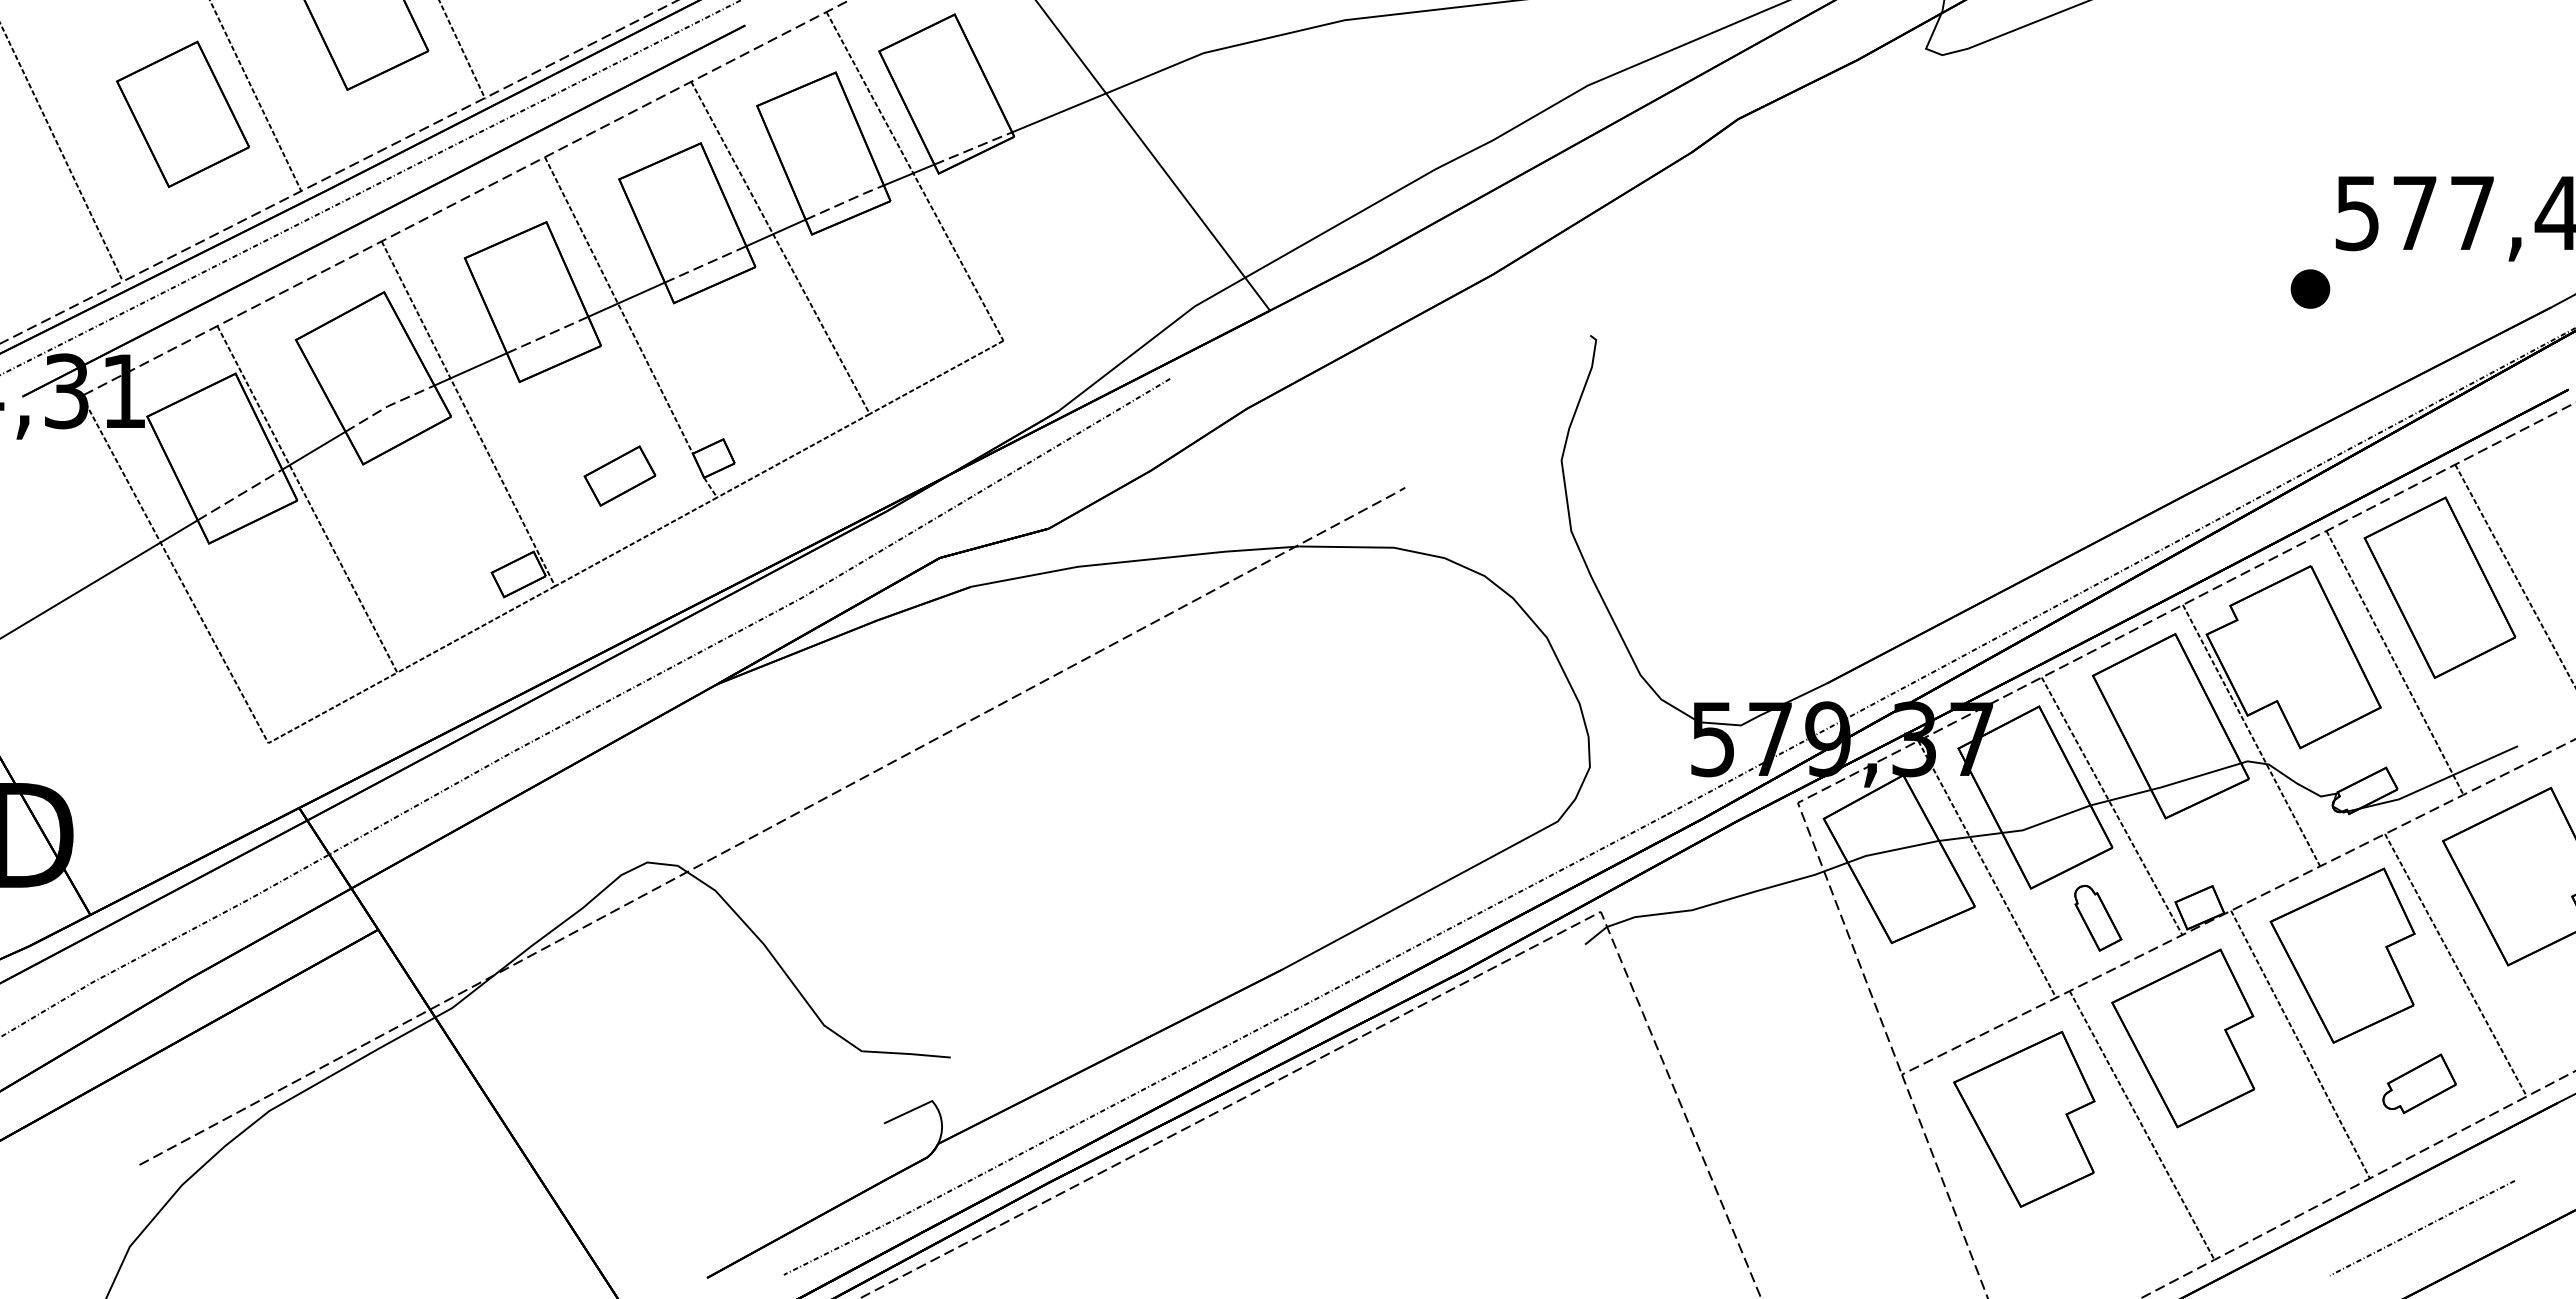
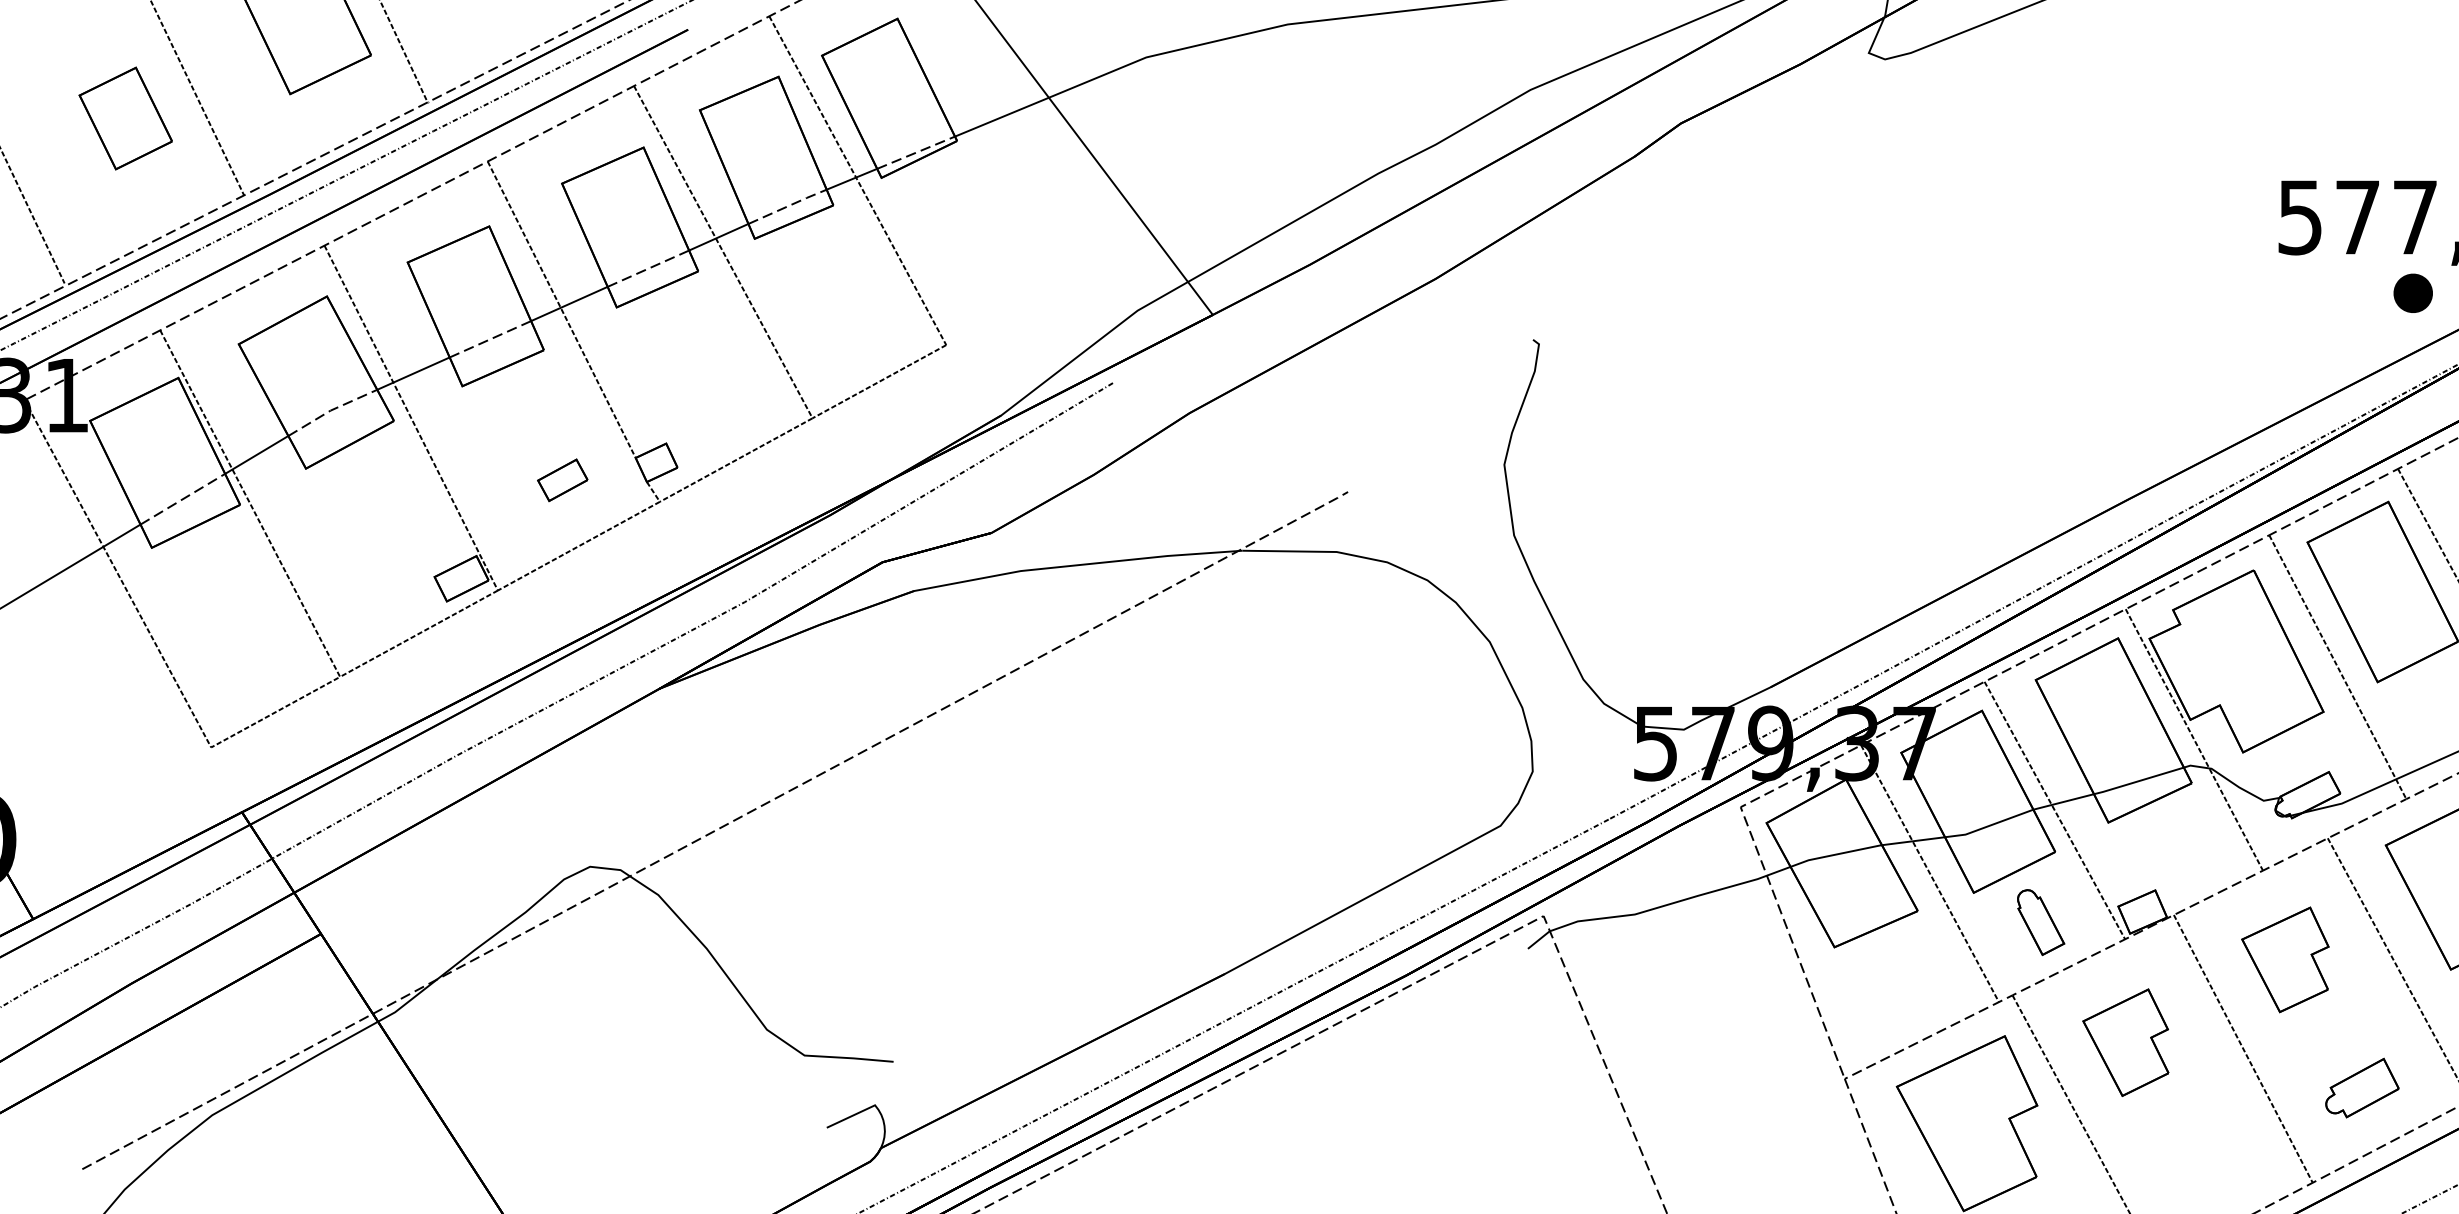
part: (182, 113) -> (125, 117), size x0.7
part: (2310, 288) -> (2413, 292), moved
part: (619, 475) -> (562, 479), size x0.7
part: (2342, 955) -> (2285, 959), size x0.6
part: (2182, 1038) -> (2125, 1042), size x0.6

